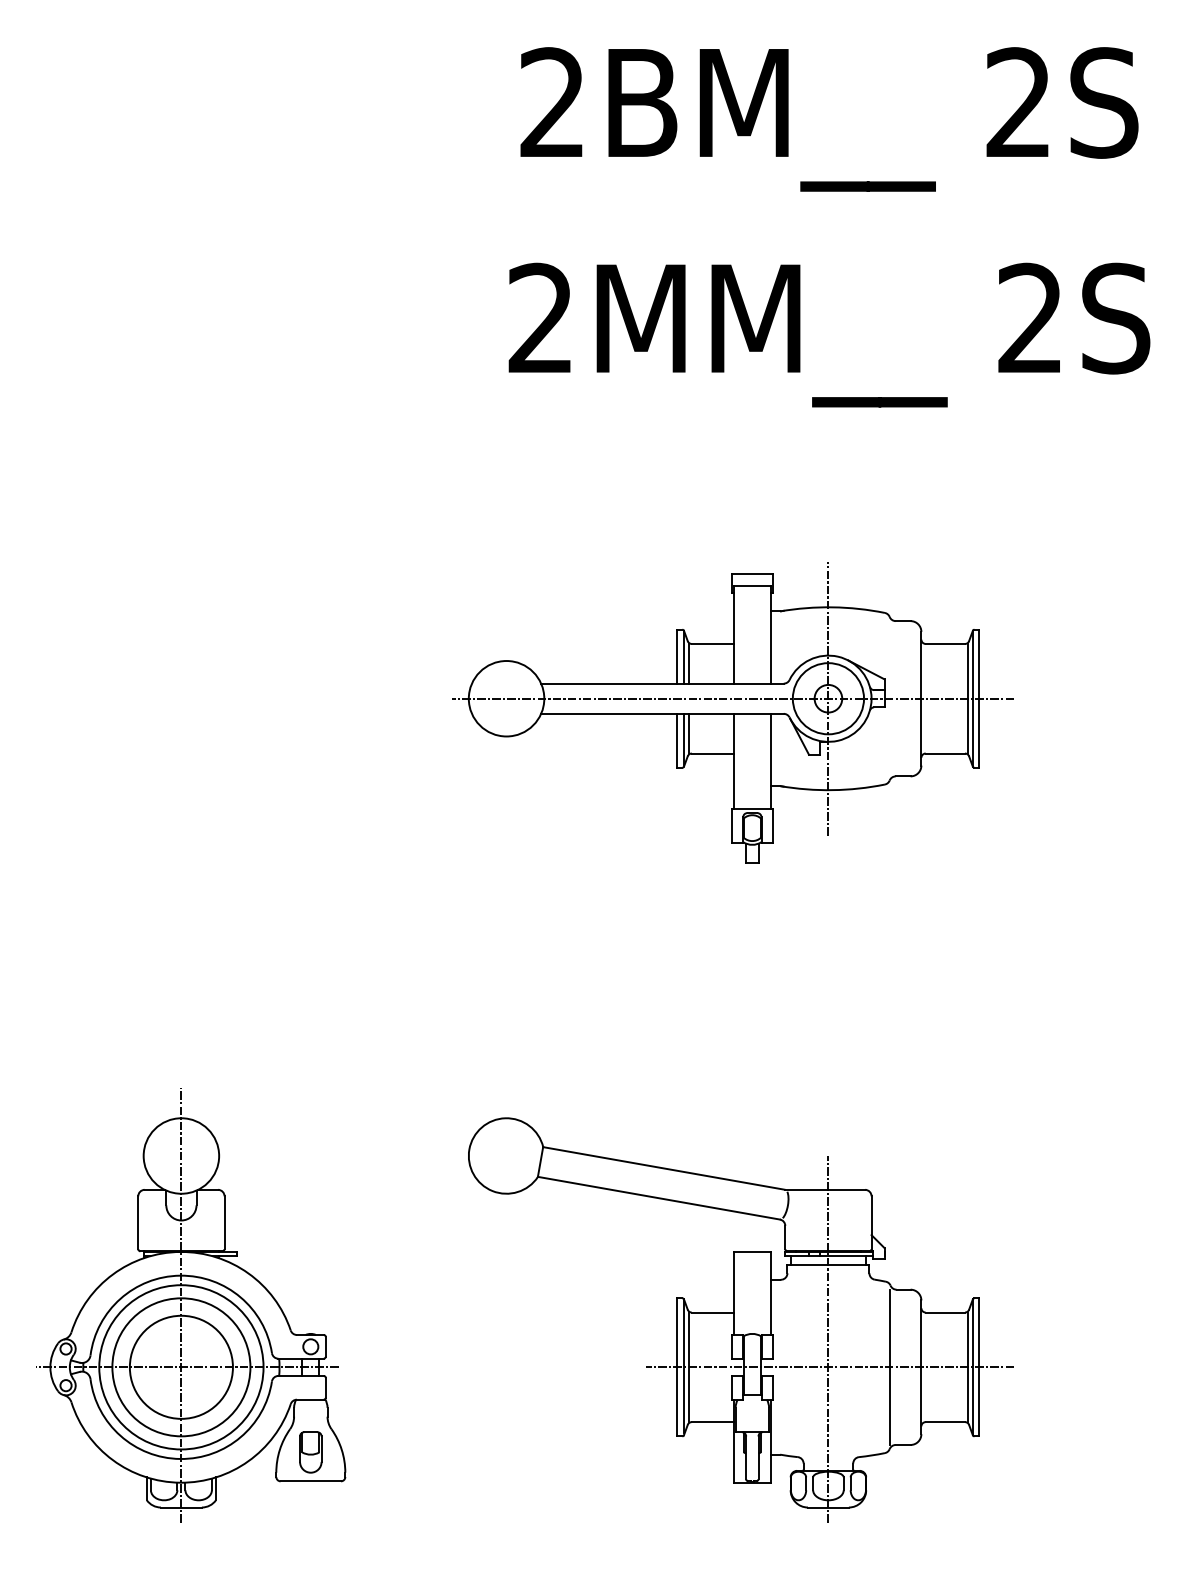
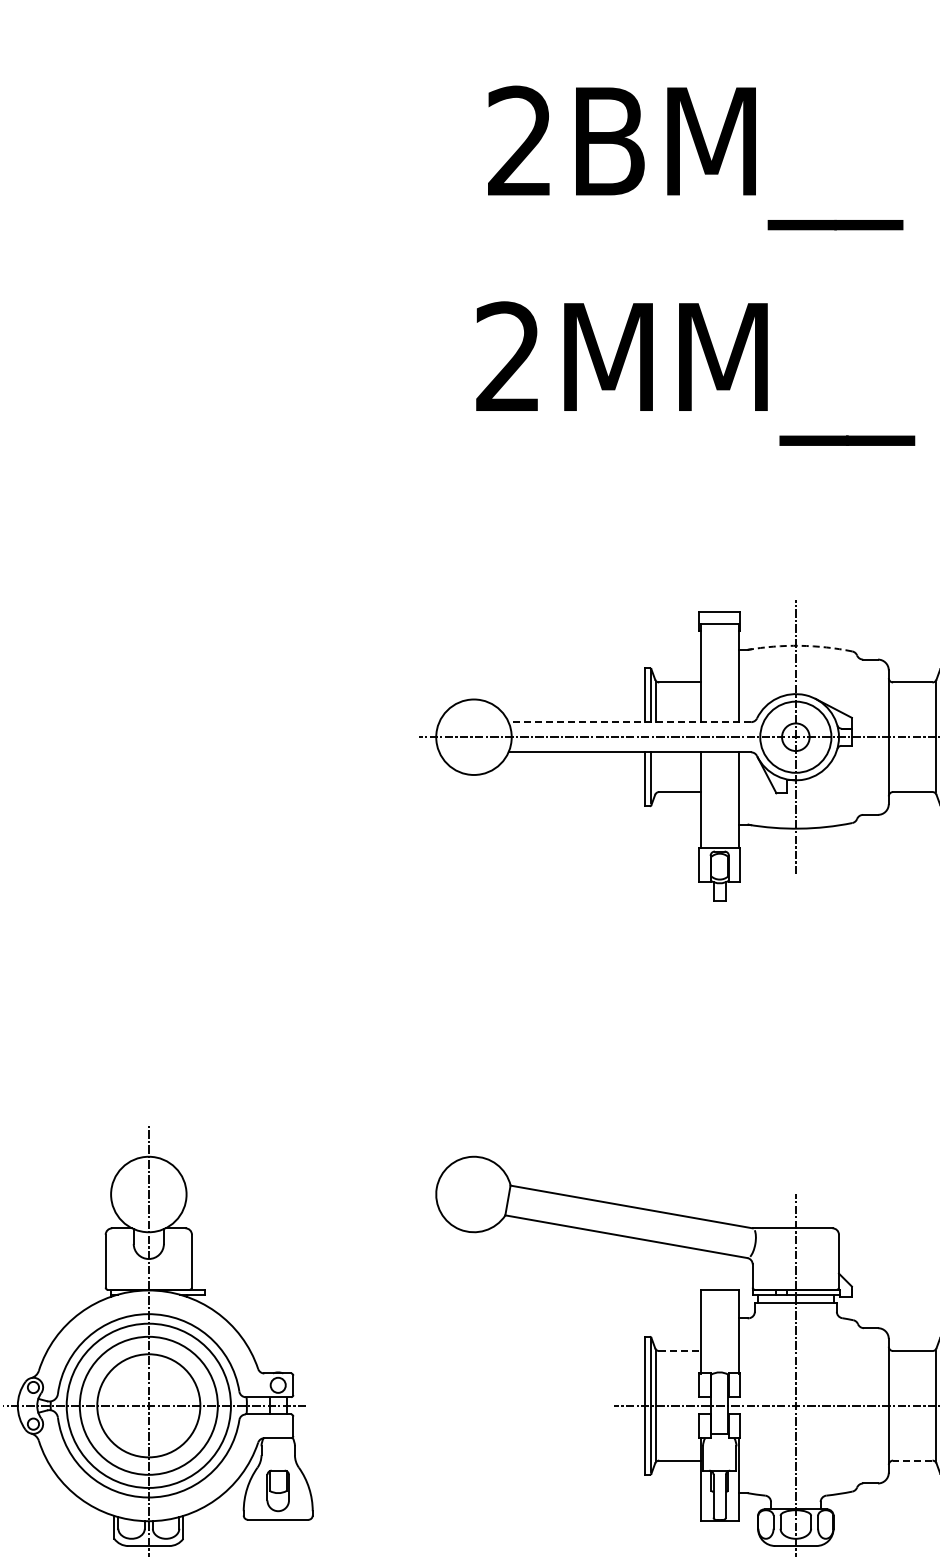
arc: (832, 607) -> (799, 646), solid -> dashed
line: (661, 683) -> (628, 722), solid -> dashed
line: (688, 733) -> (655, 772), removed
line: (712, 1312) -> (679, 1351), solid -> dashed
line: (890, 1366) -> (857, 1405), removed
line: (945, 1422) -> (912, 1461), solid -> dashed

